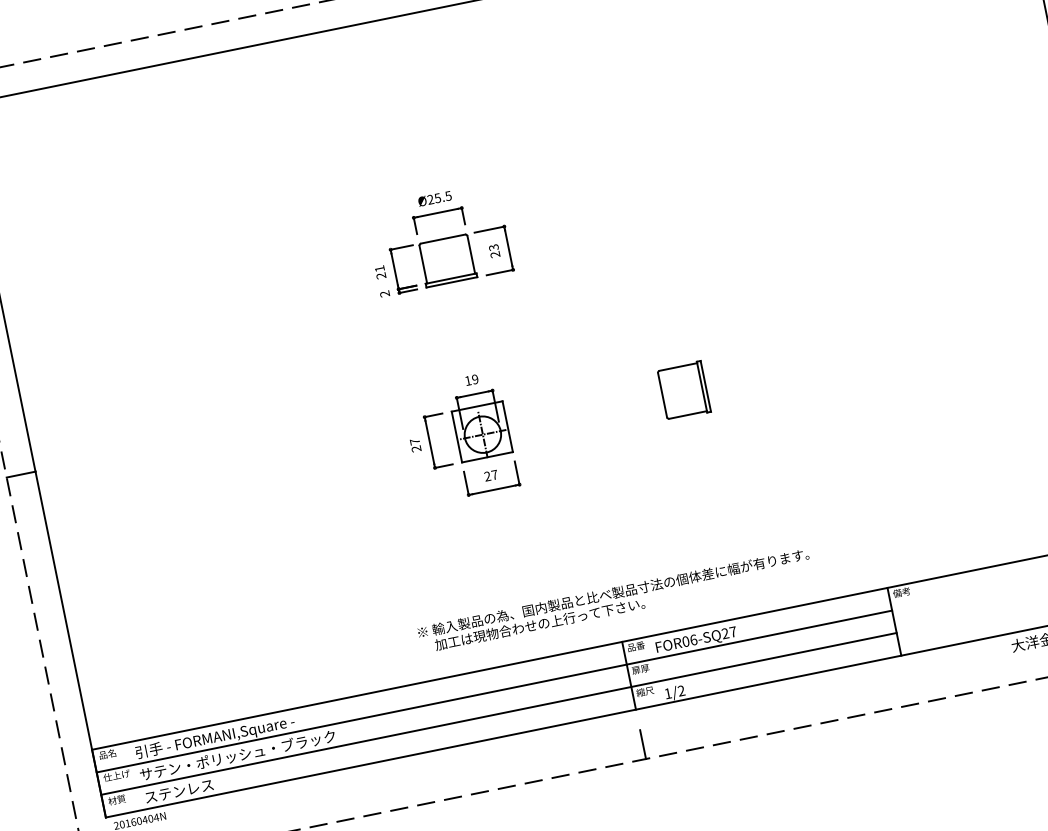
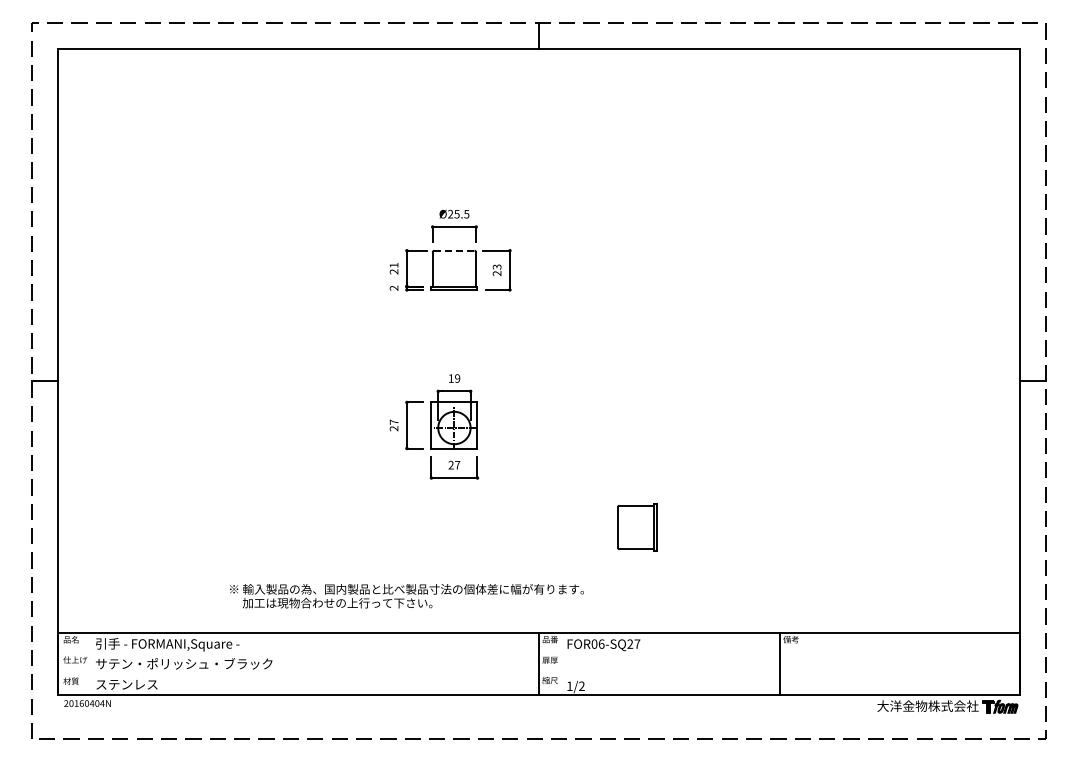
line: (443, 238) -> (454, 250), solid -> dashed
part: (684, 390) -> (637, 527), moved
text: (614, 601) -> (406, 596), moved
line: (493, 691) -> (418, 653), removed
line: (498, 713) -> (418, 673), removed
line: (643, 744) -> (539, 726), removed

